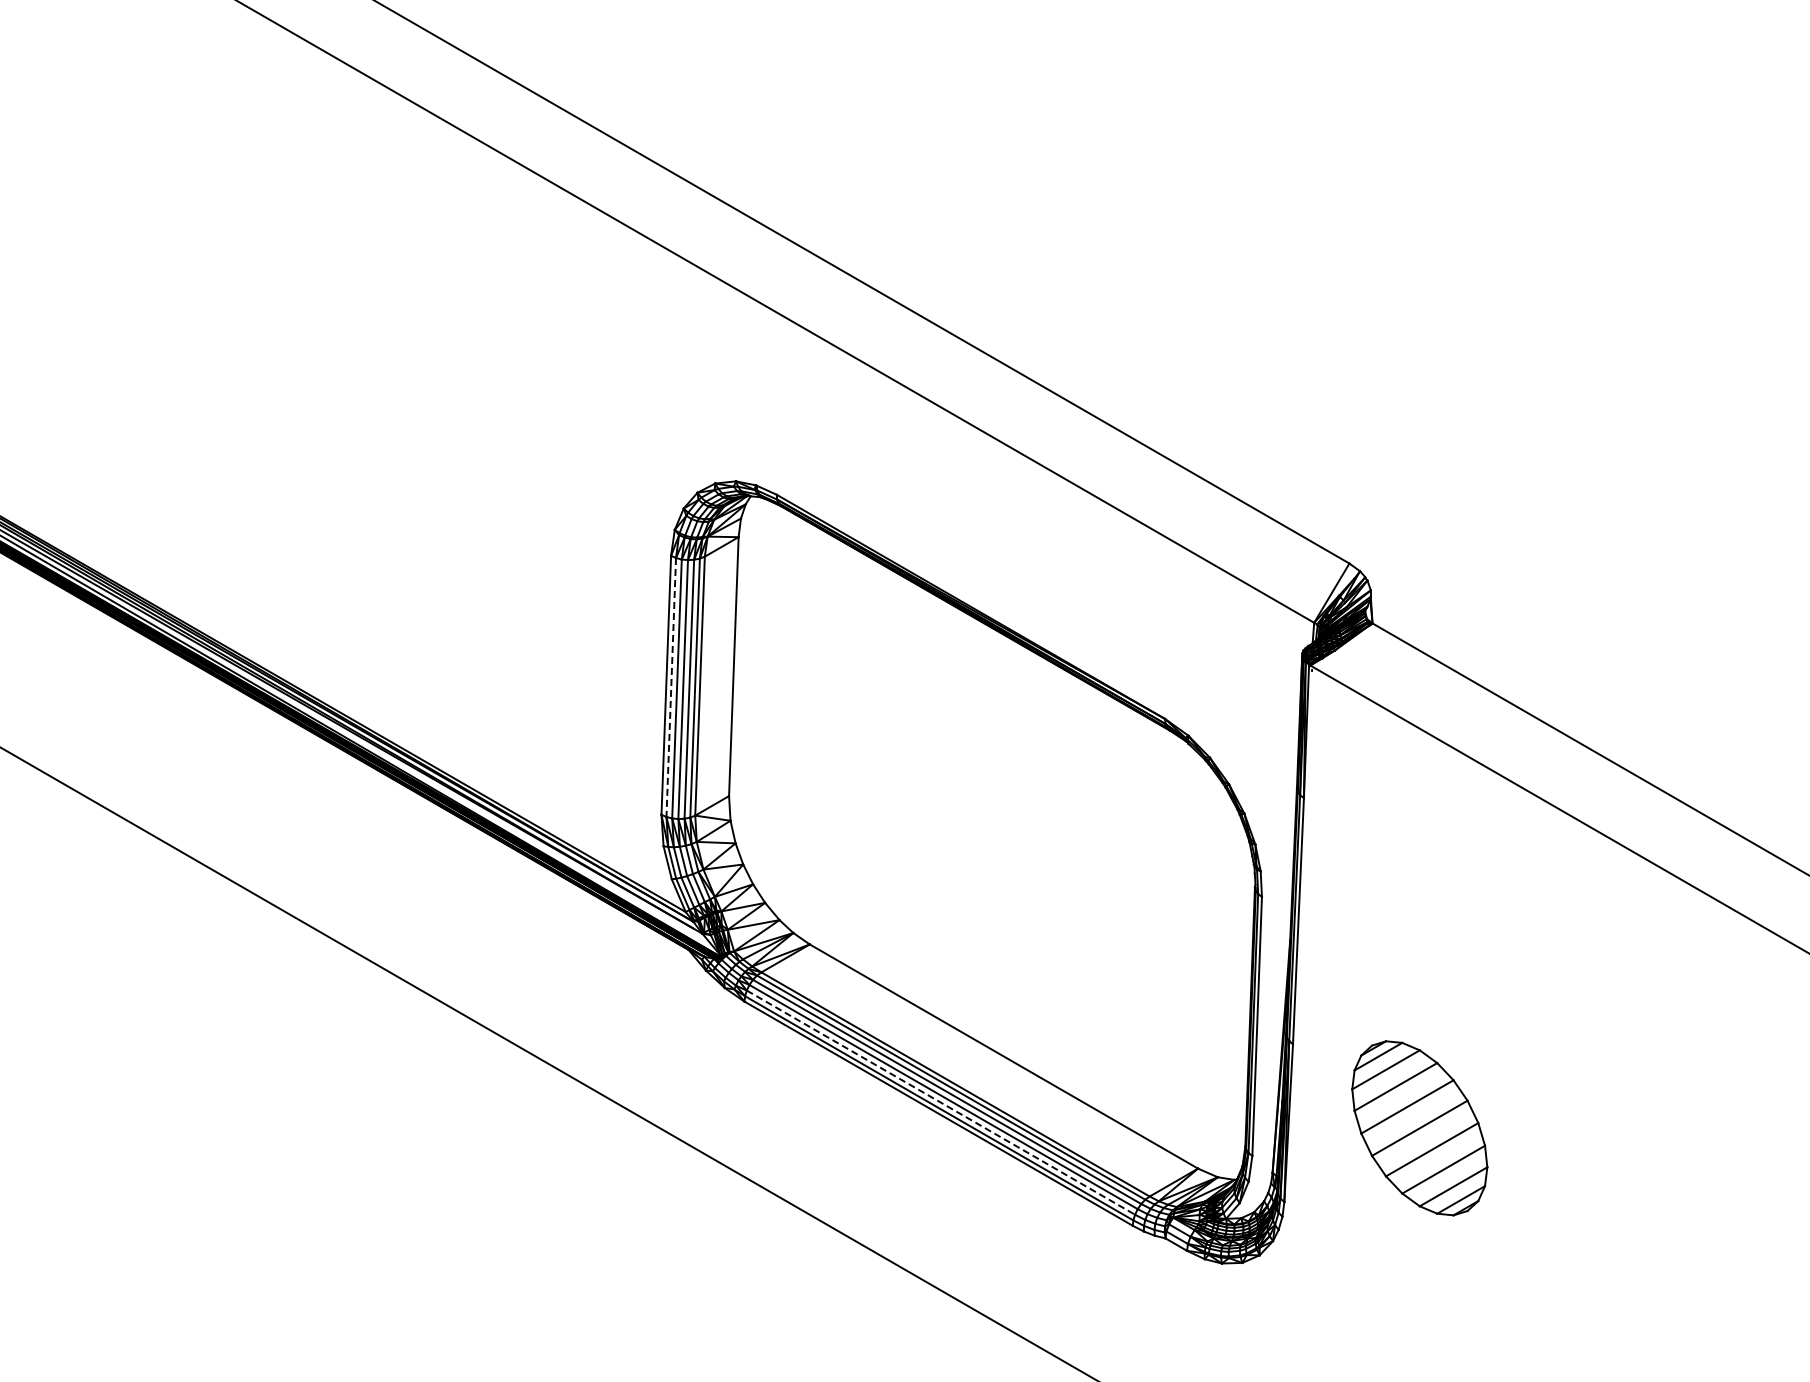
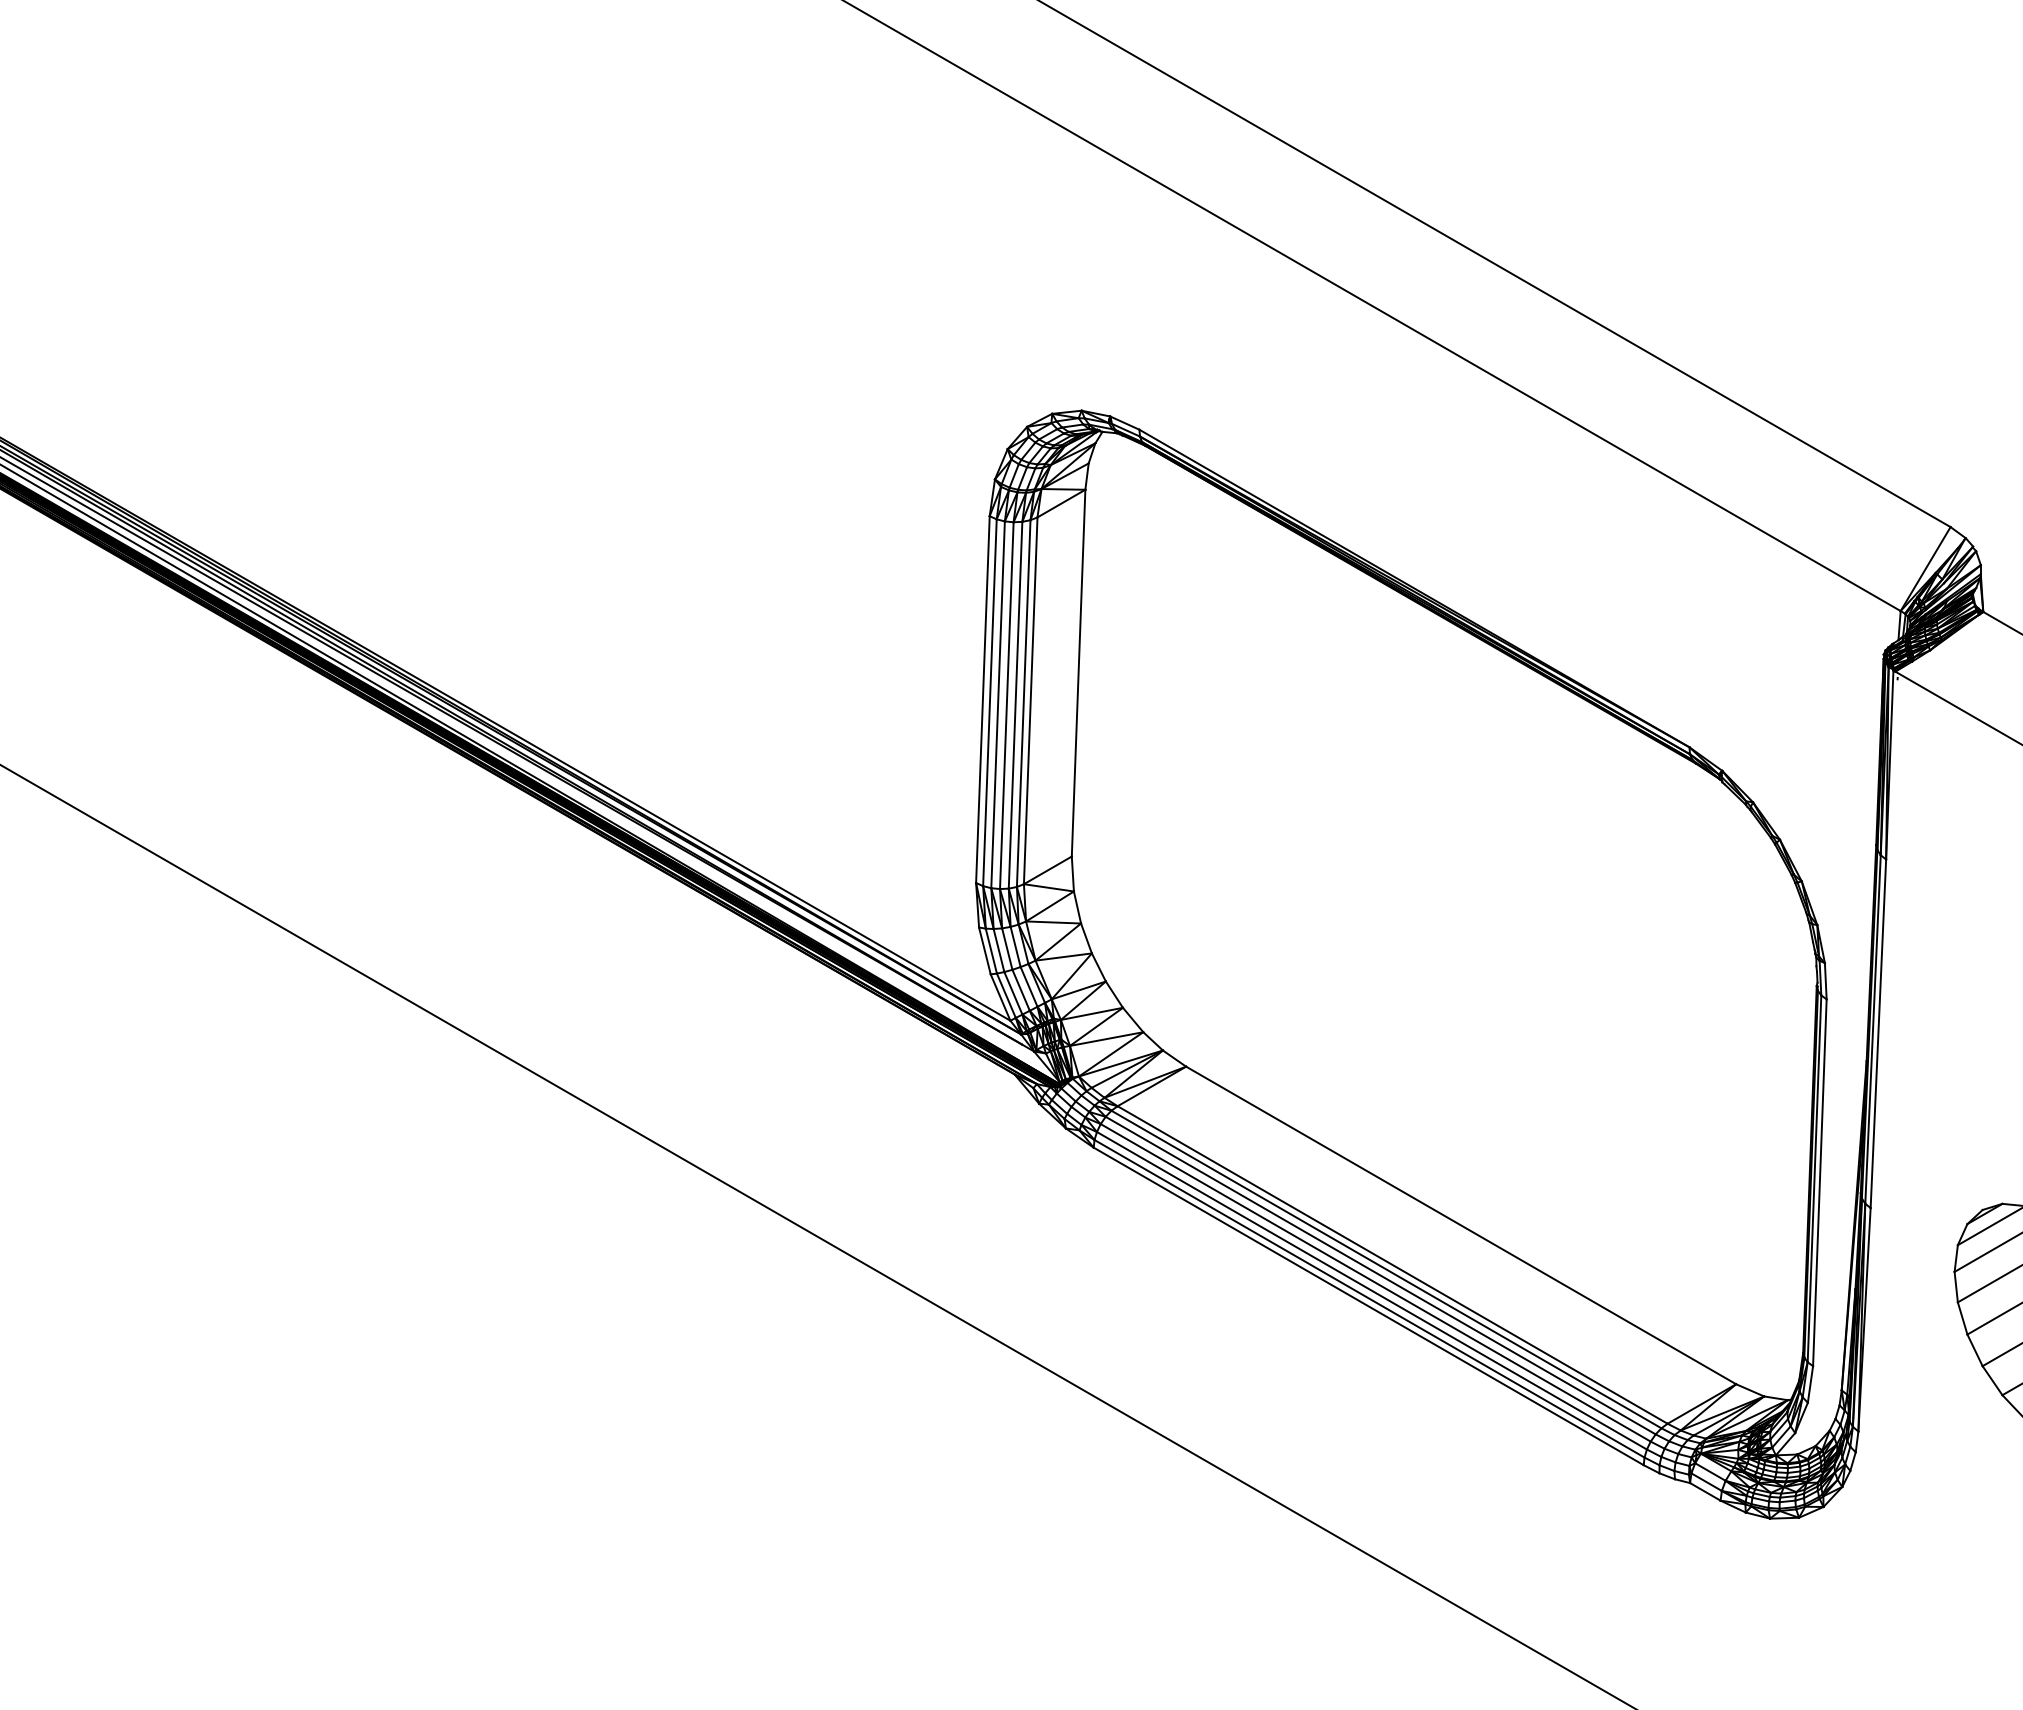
line: (671, 687) -> (990, 702), dashed -> solid
line: (941, 1102) -> (1372, 1290), dashed -> solid

